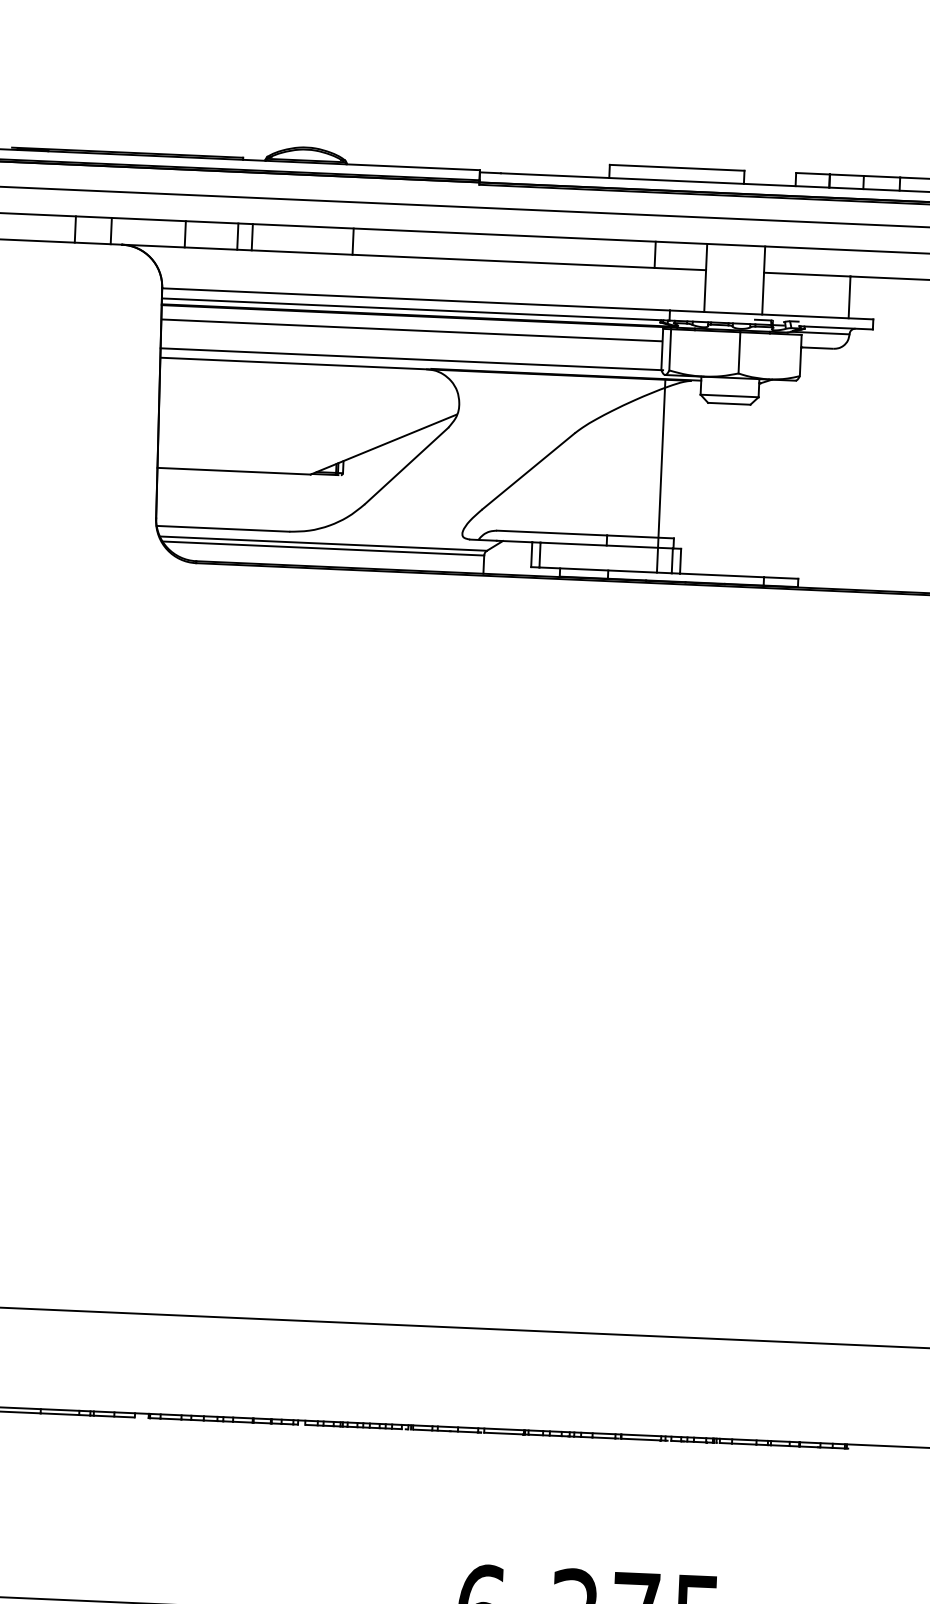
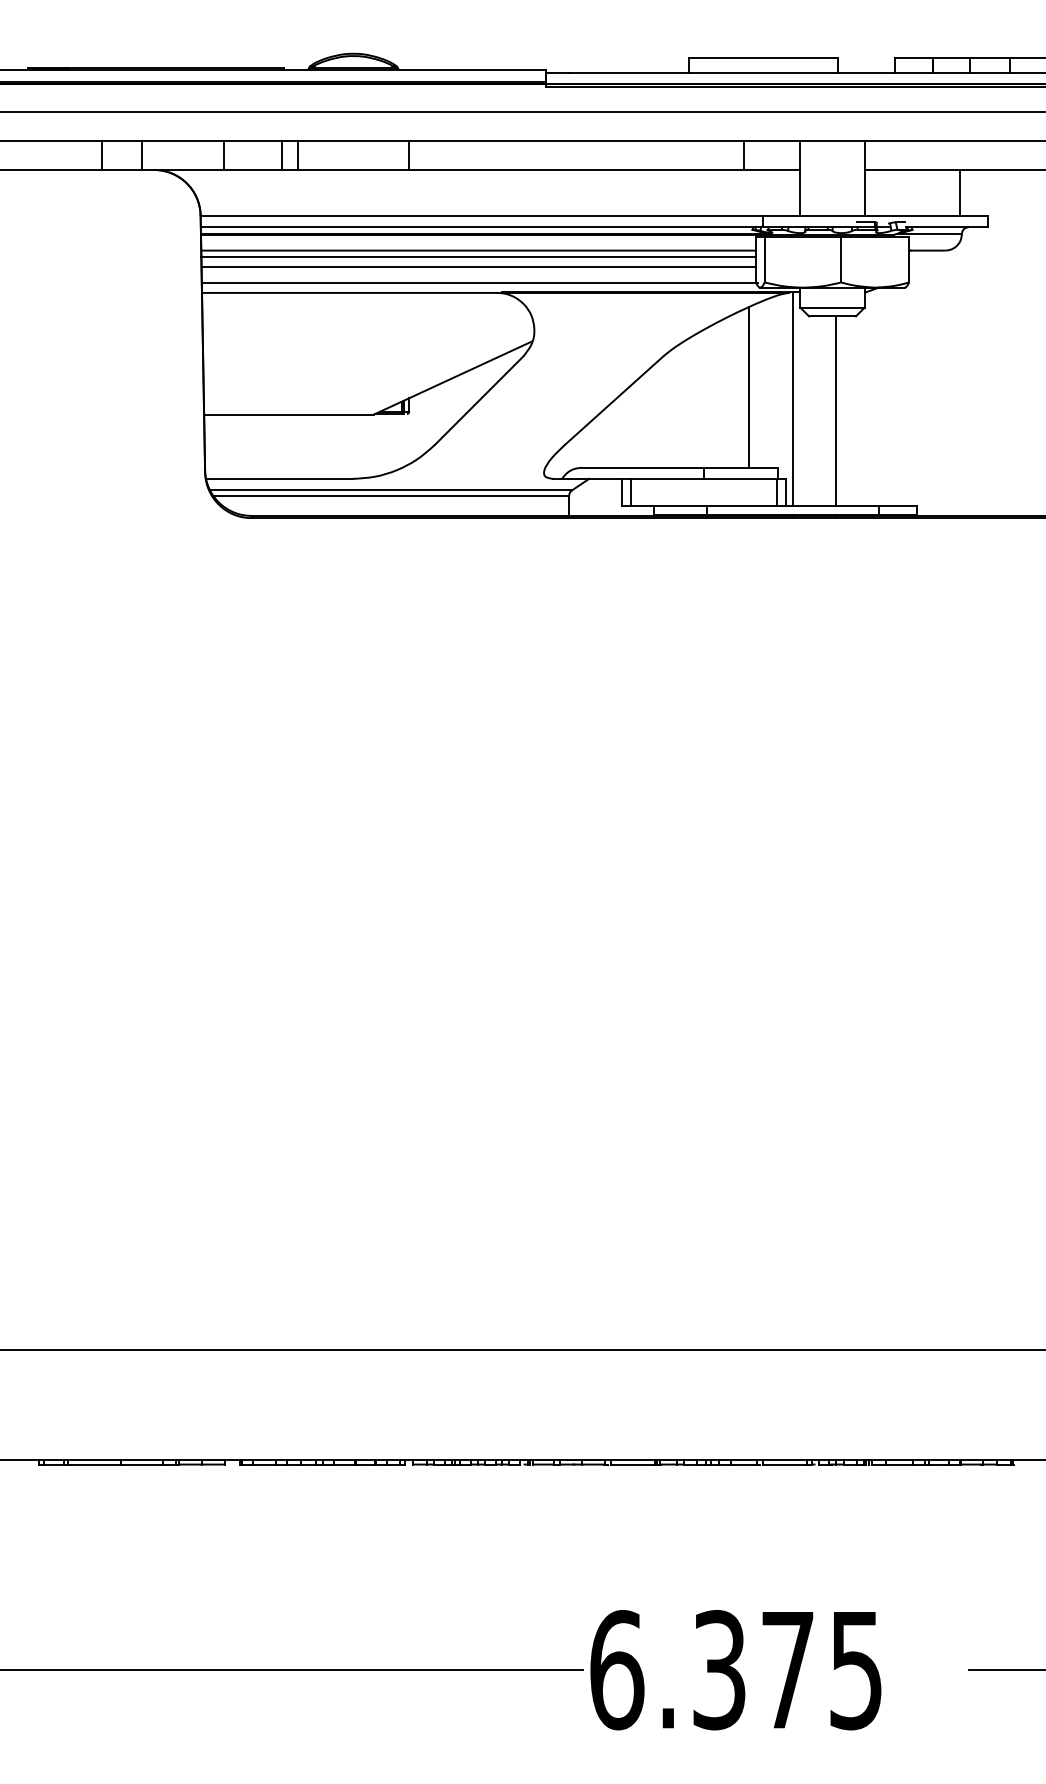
line: (411, 336) -> (478, 257), added
line: (411, 344) -> (478, 266), added
line: (651, 464) -> (749, 387), added
line: (660, 476) -> (792, 399), moved
line: (729, 489) -> (836, 411), added

